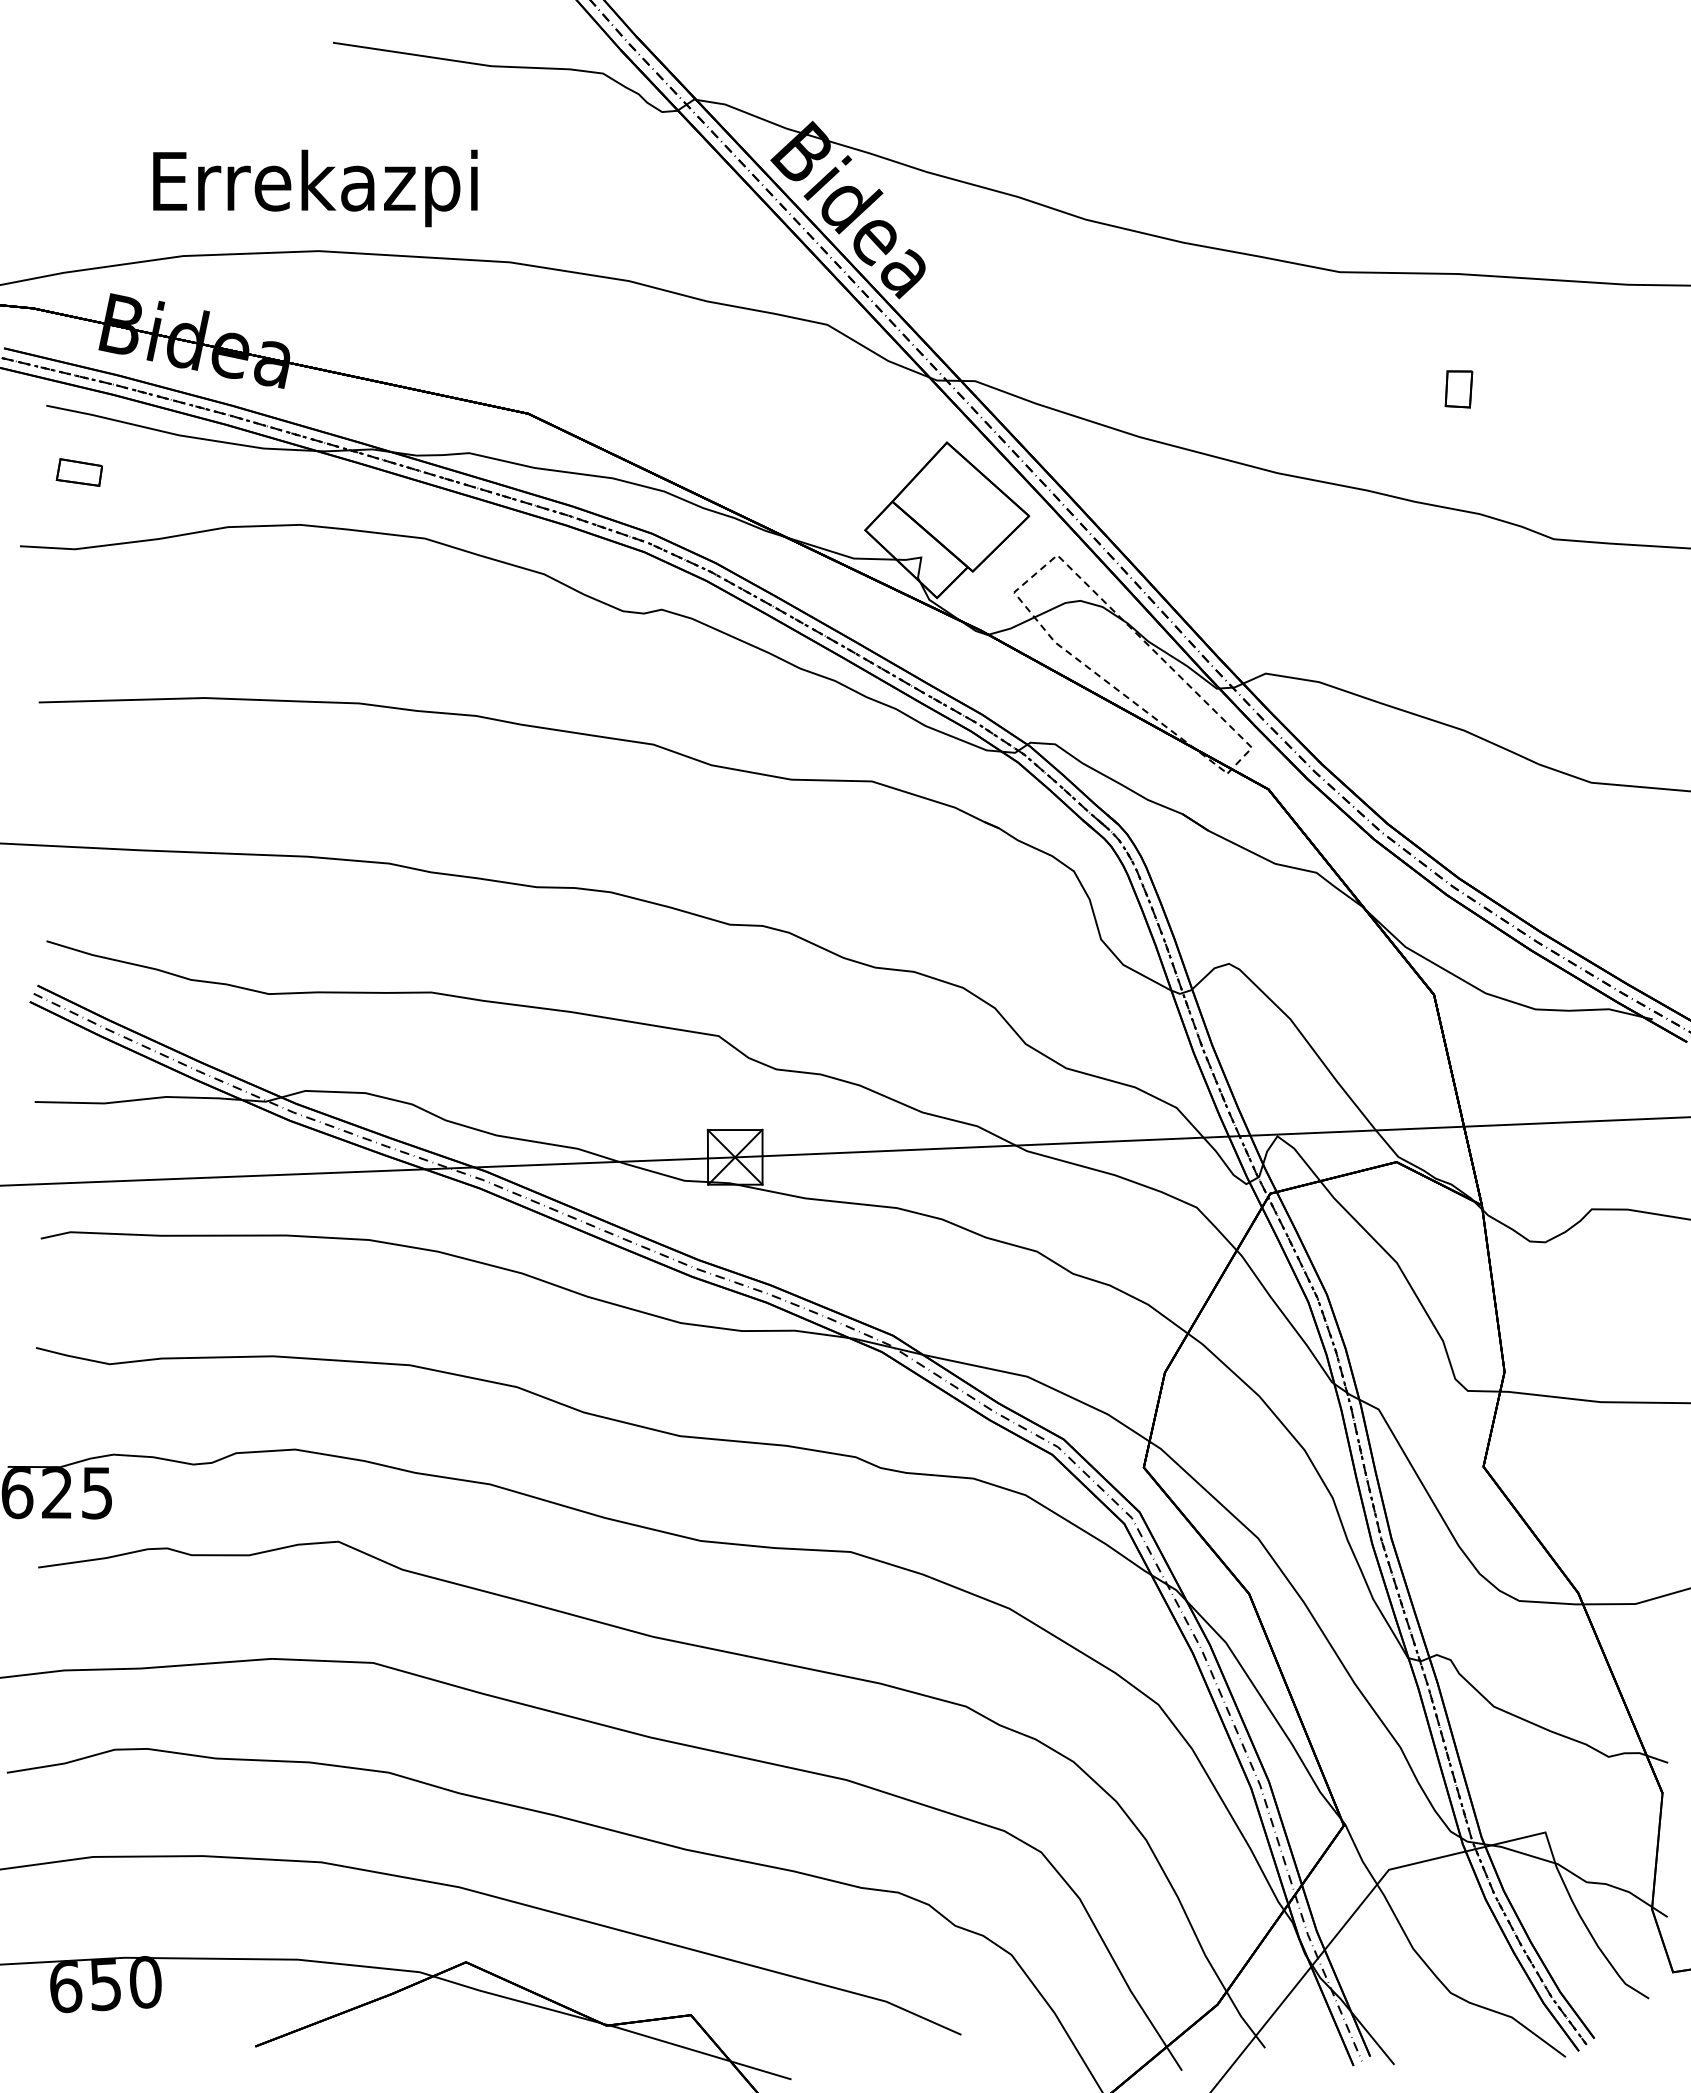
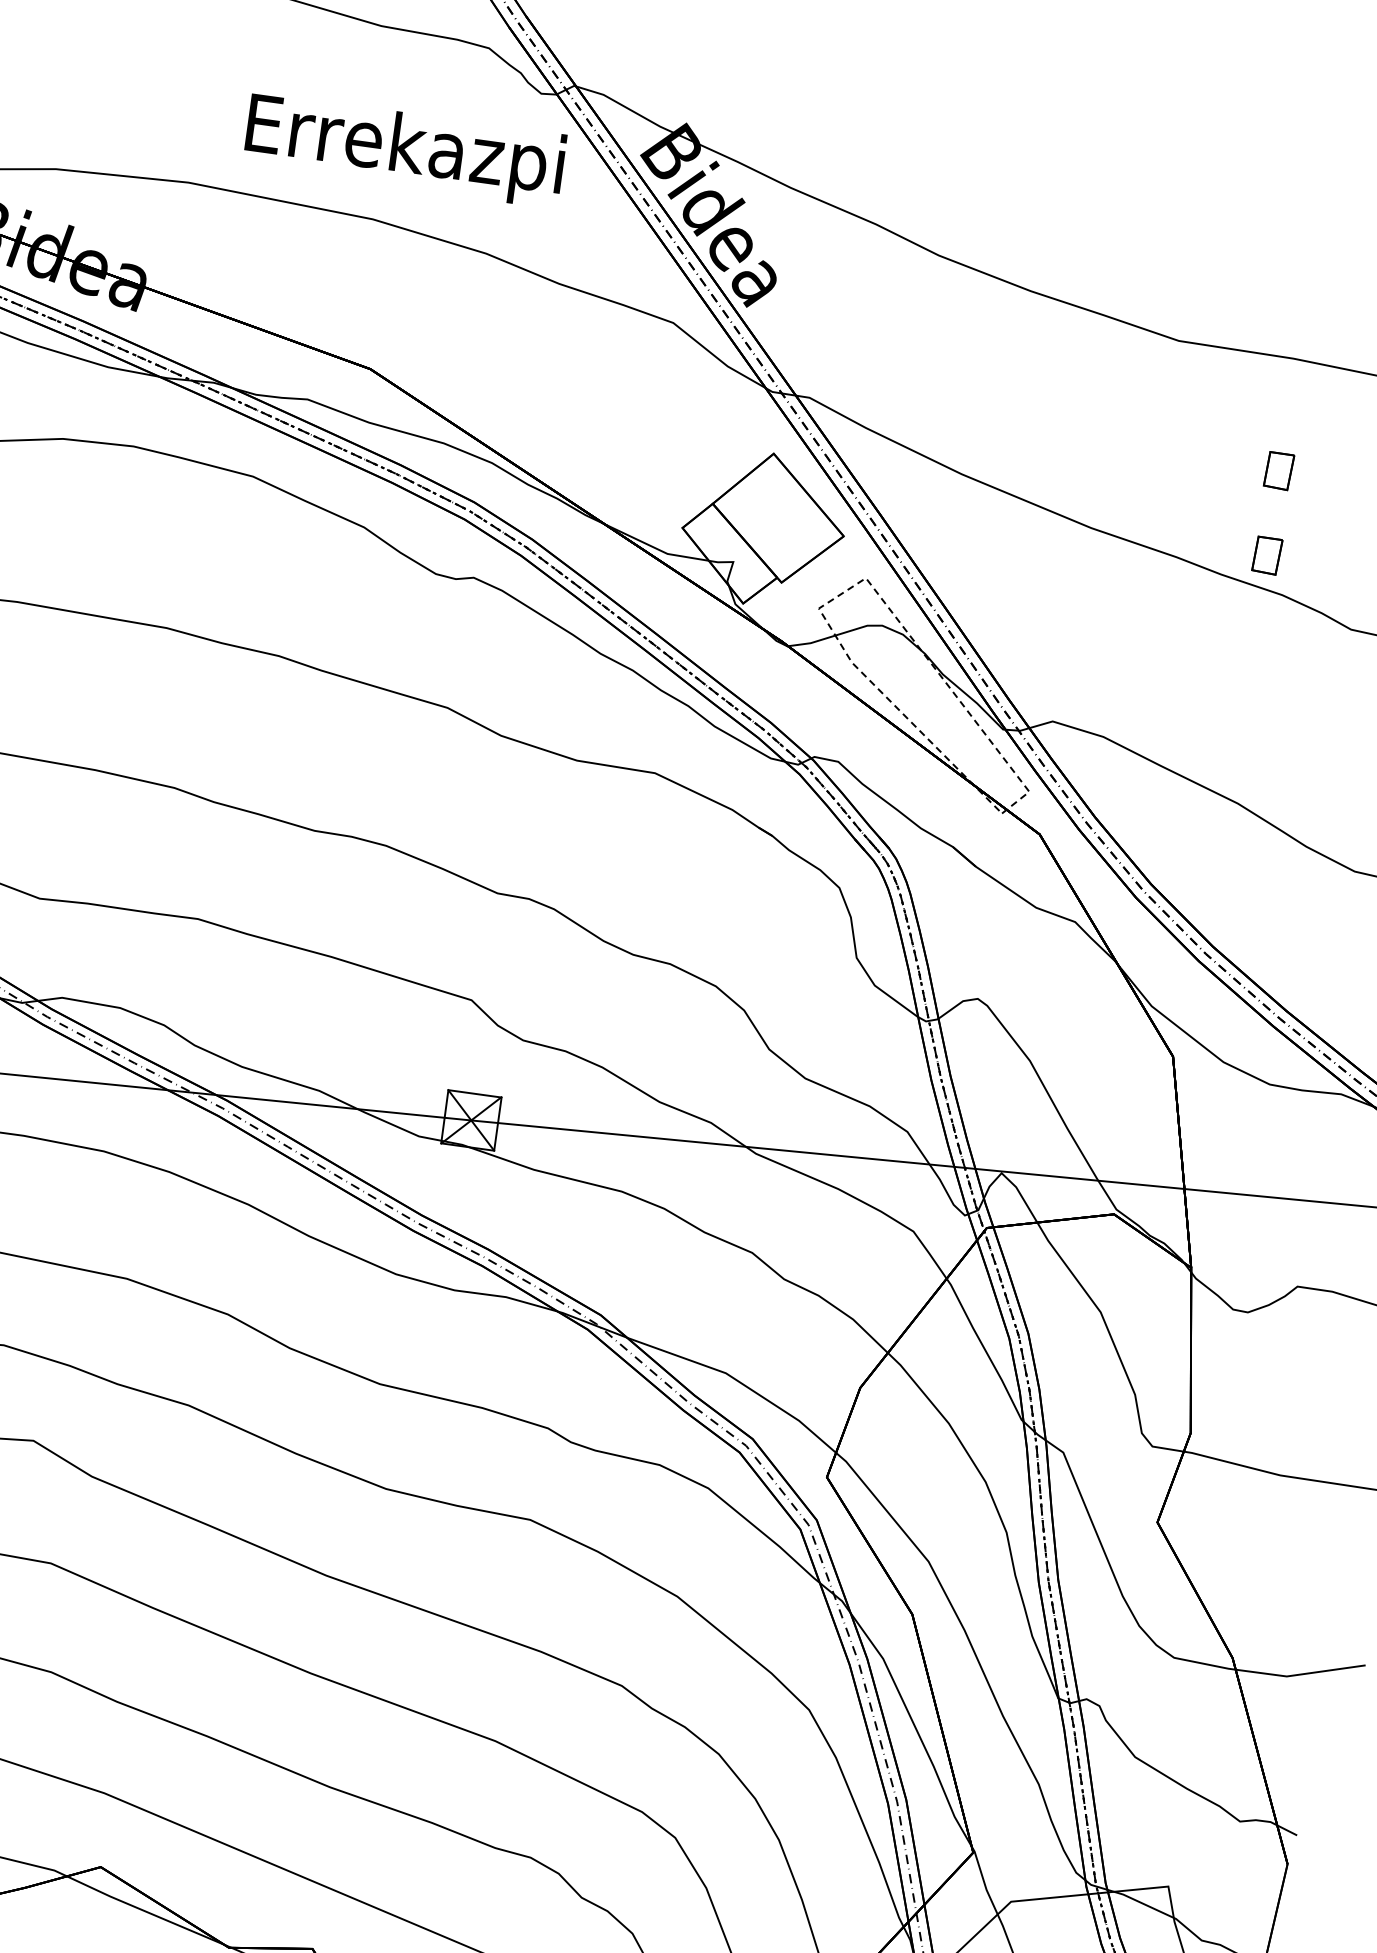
text: (315, 188) -> (404, 150), moved
part: (1458, 476) -> (1266, 555), added

